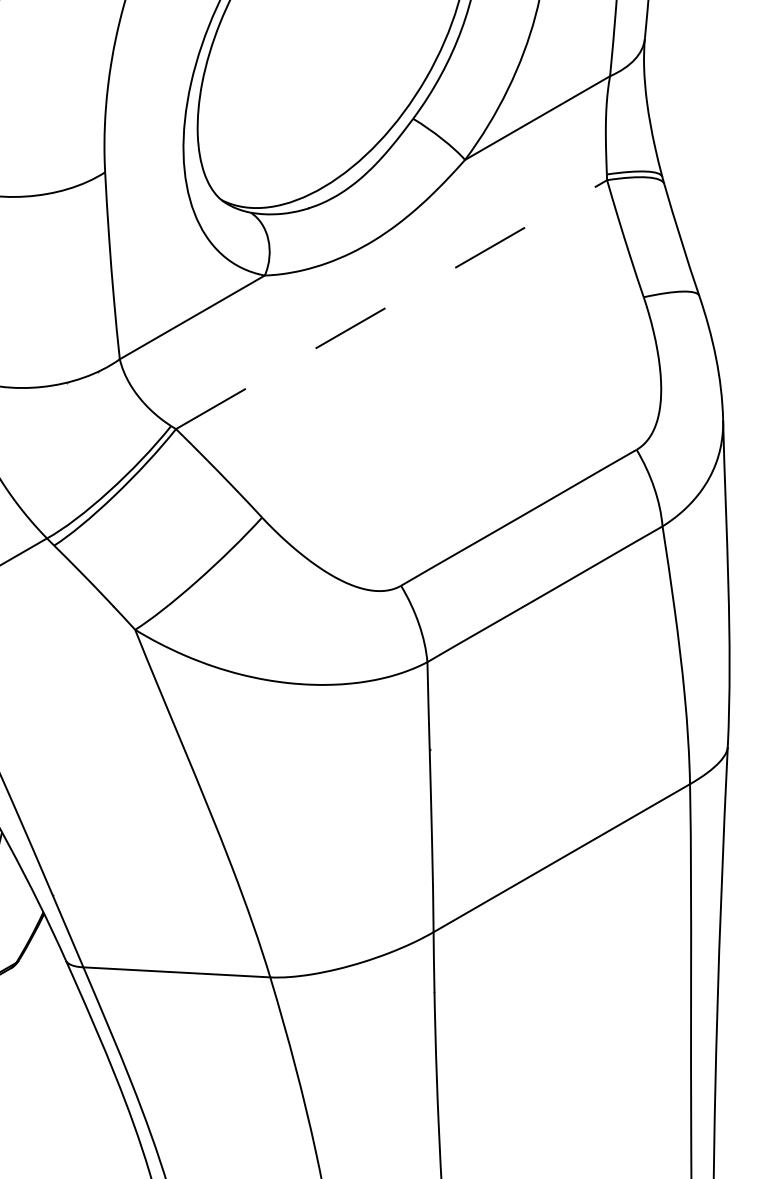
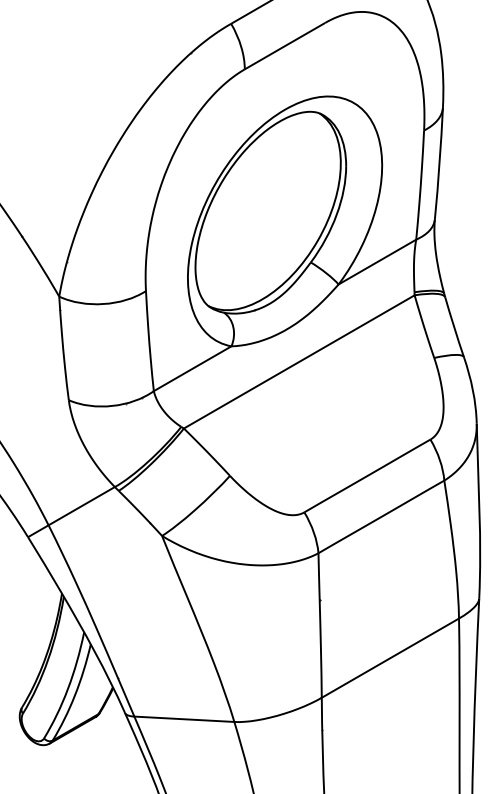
line: (391, 303) -> (299, 361), dashed -> solid

